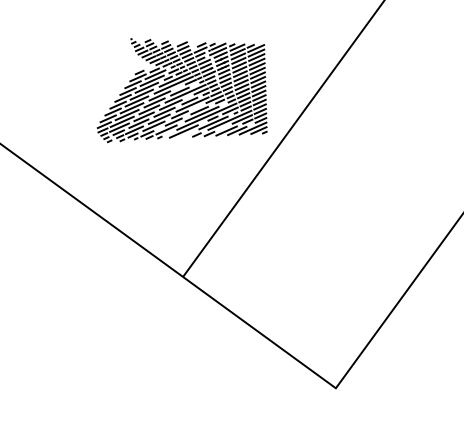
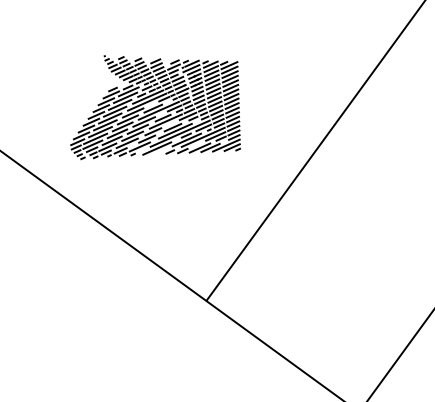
part: (181, 90) -> (154, 107), moved

